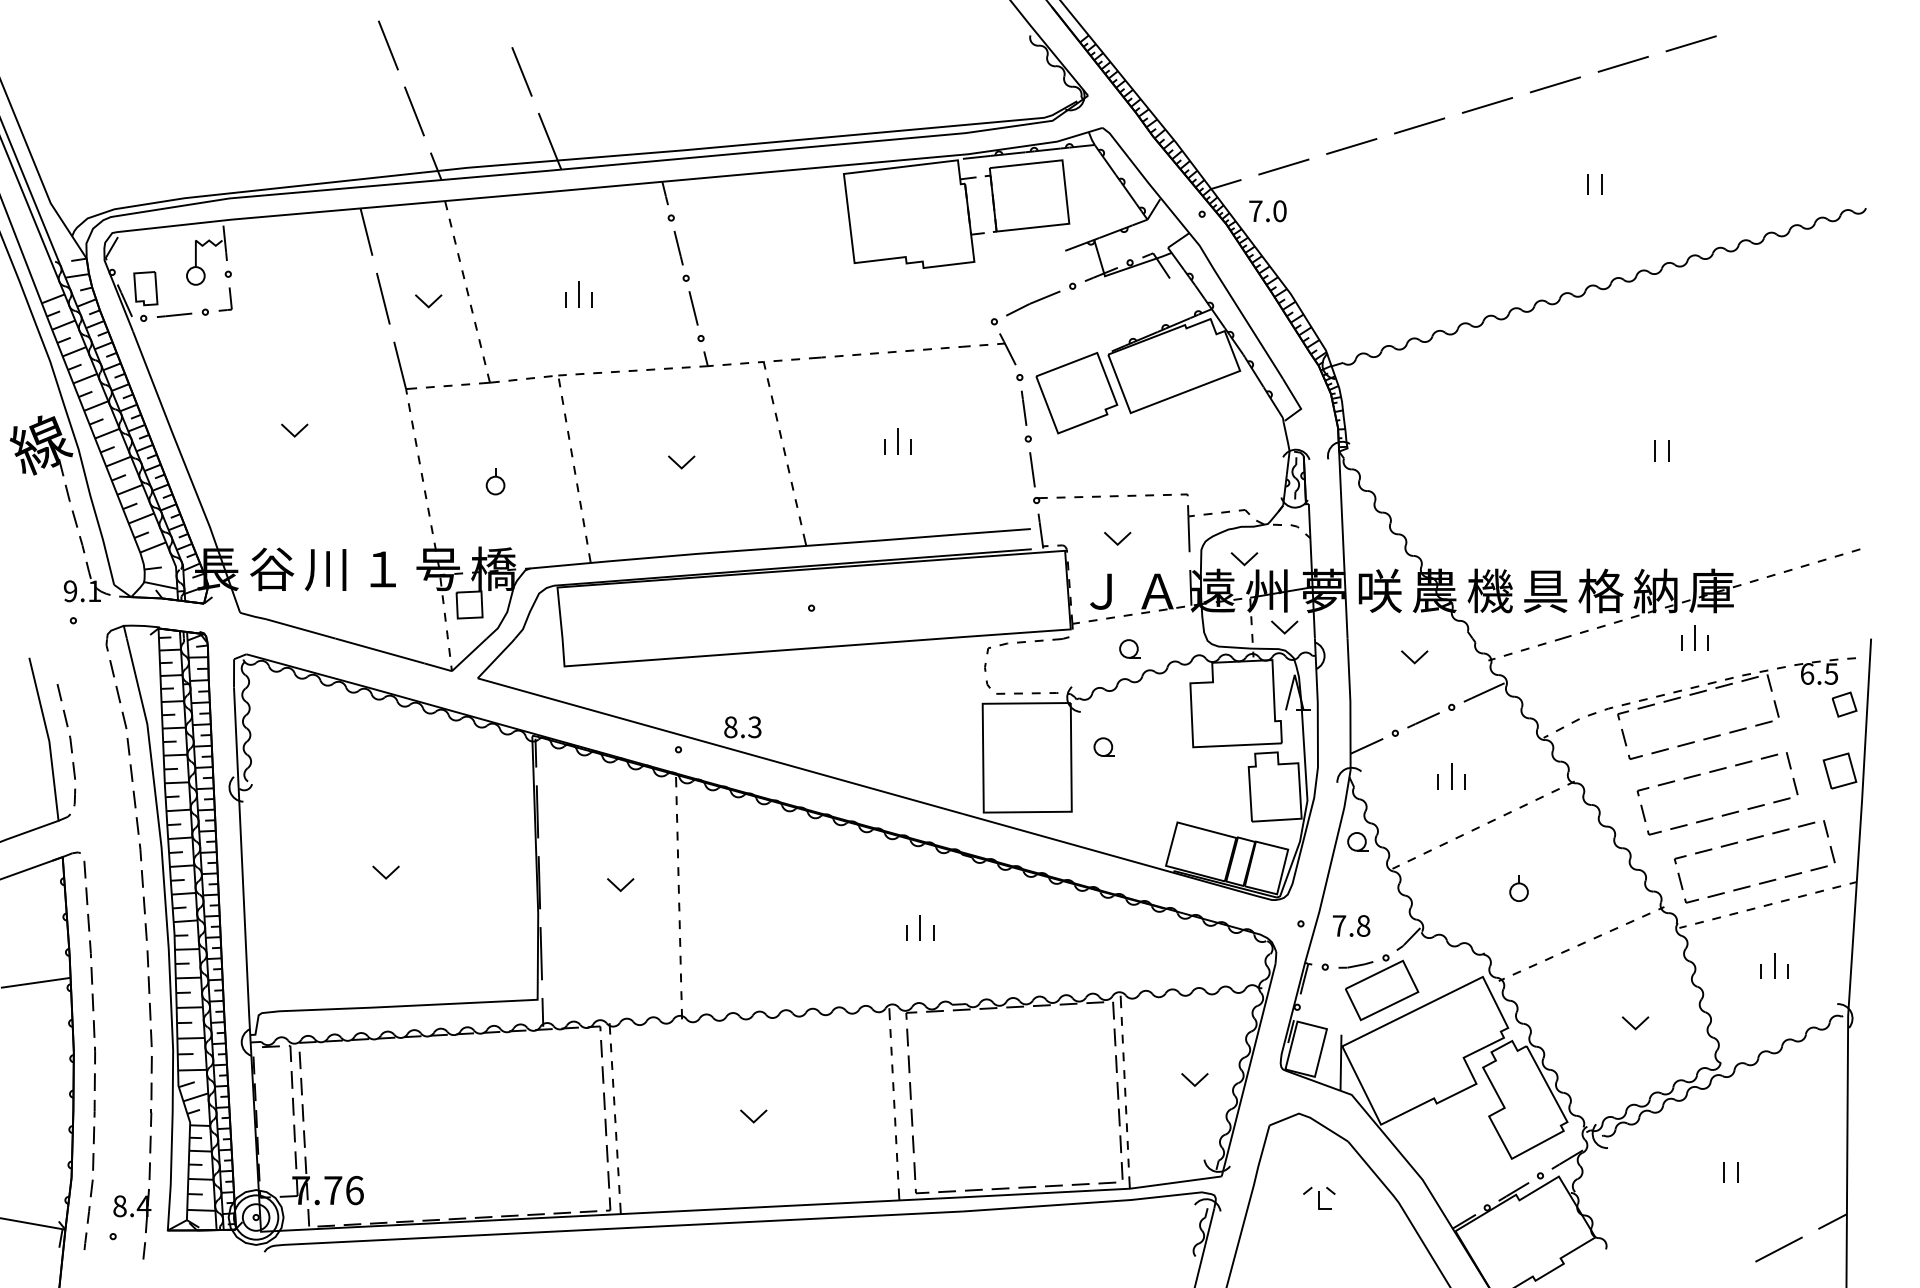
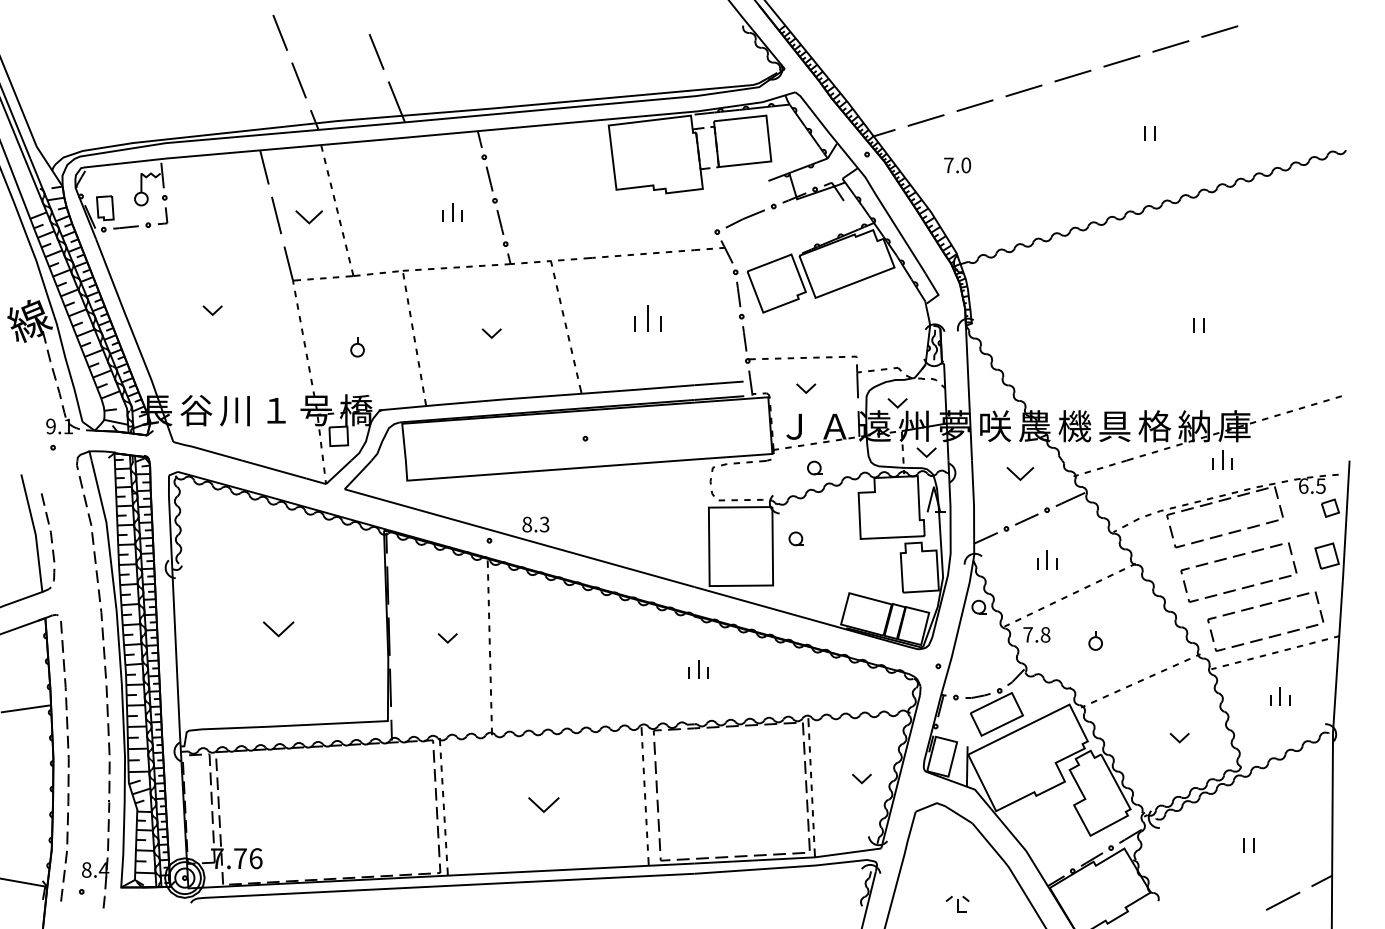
text: (1267, 211) -> (957, 165), moved
part: (578, 294) -> (452, 212), moved
part: (428, 301) -> (309, 217), size x1.4
part: (897, 441) -> (647, 318), size x1.4
part: (1414, 657) -> (1020, 474), size x1.4
part: (385, 872) -> (278, 629), size x1.6
text: (1351, 925) -> (1036, 634), moved
part: (919, 928) -> (698, 669), moved
part: (753, 1116) -> (543, 805), size x1.6
part: (1319, 1197) -> (957, 903), moved

